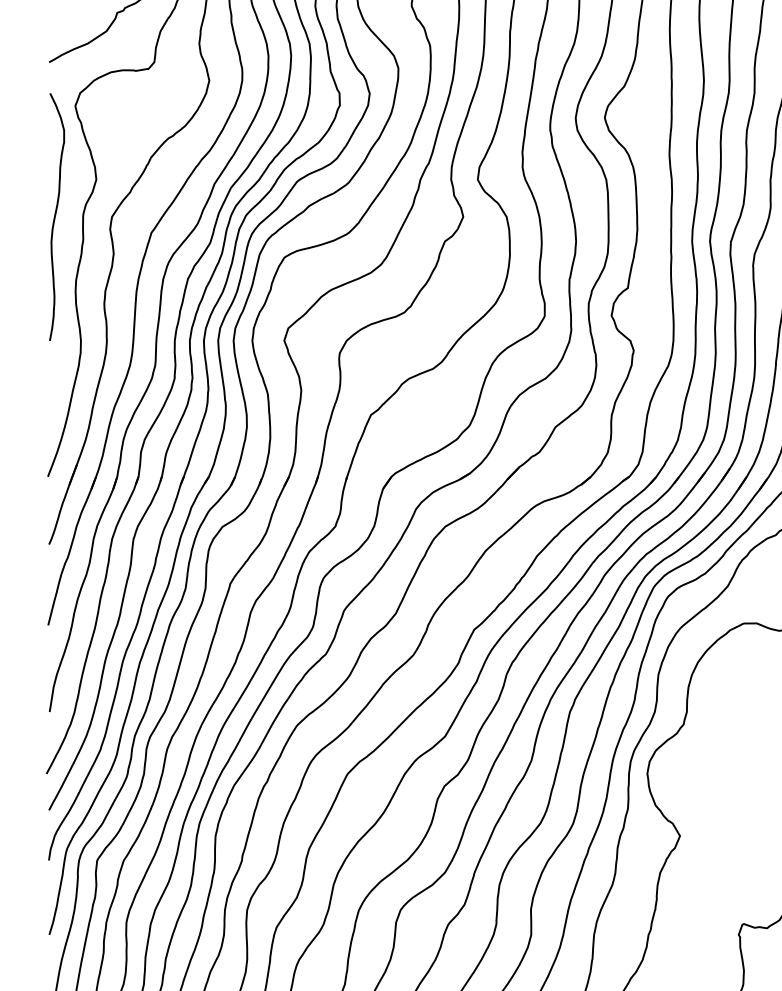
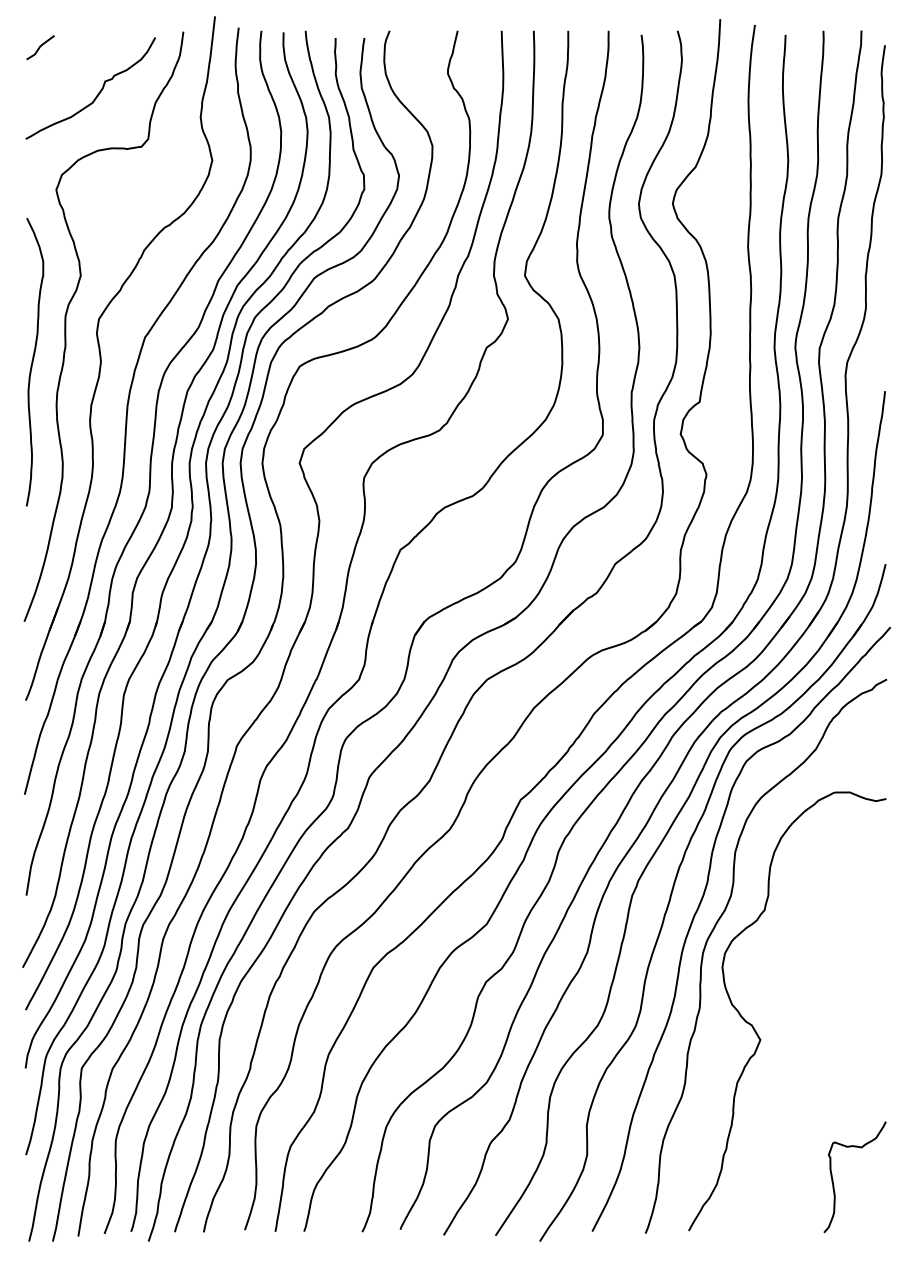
curve: (55, 217) -> (33, 362), moved

